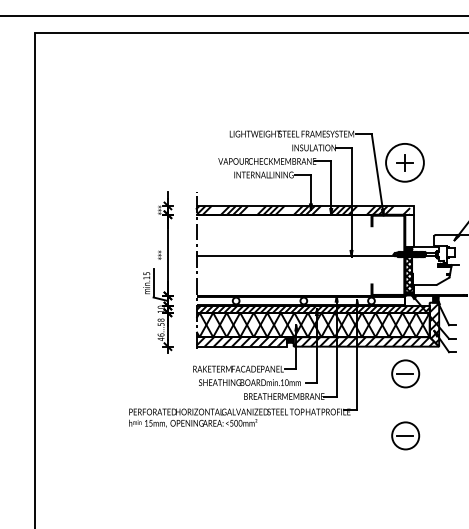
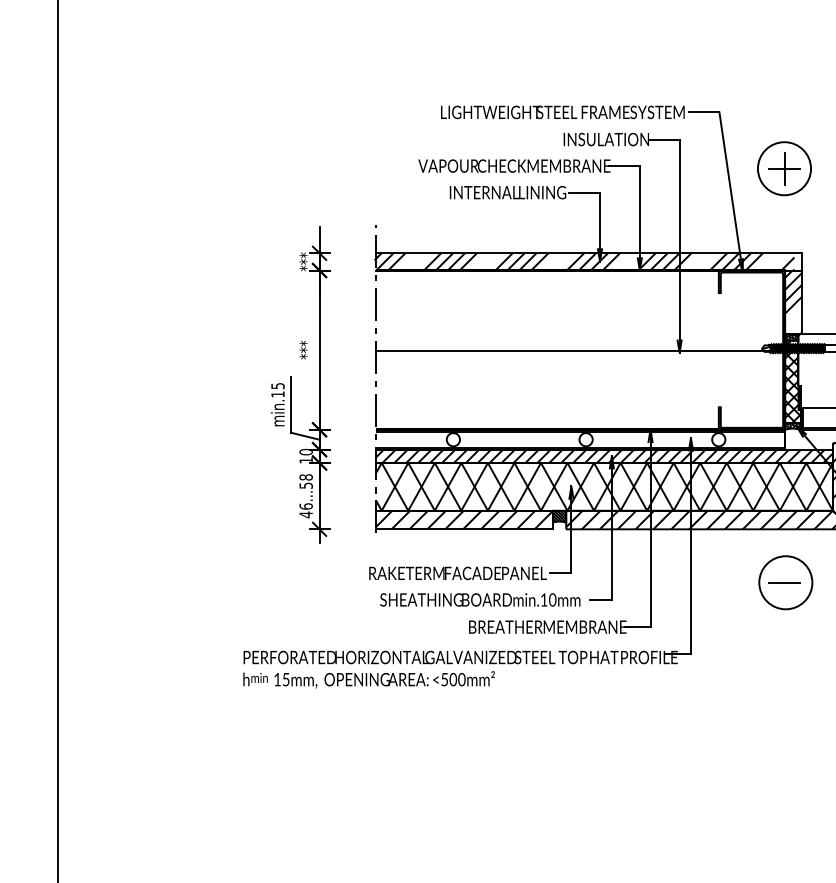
circle: (404, 162) -> (783, 168), size x0.71
hatch: (409, 230) -> (793, 301), added
part: (405, 435) -> (785, 703), removed

